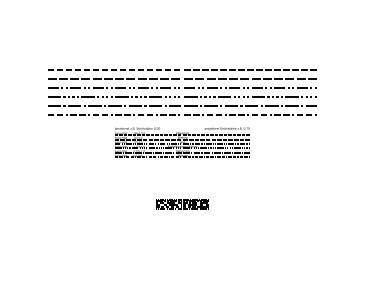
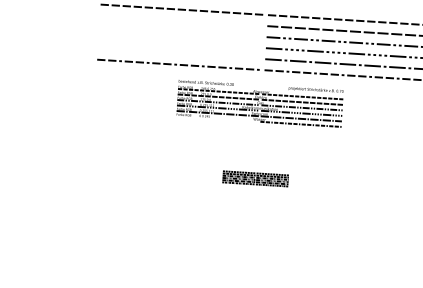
line: (114, 79) -> (181, 20), removed
line: (114, 88) -> (181, 31), removed
line: (114, 97) -> (180, 42), removed
line: (114, 106) -> (179, 54), removed
line: (147, 157) -> (216, 119), removed

